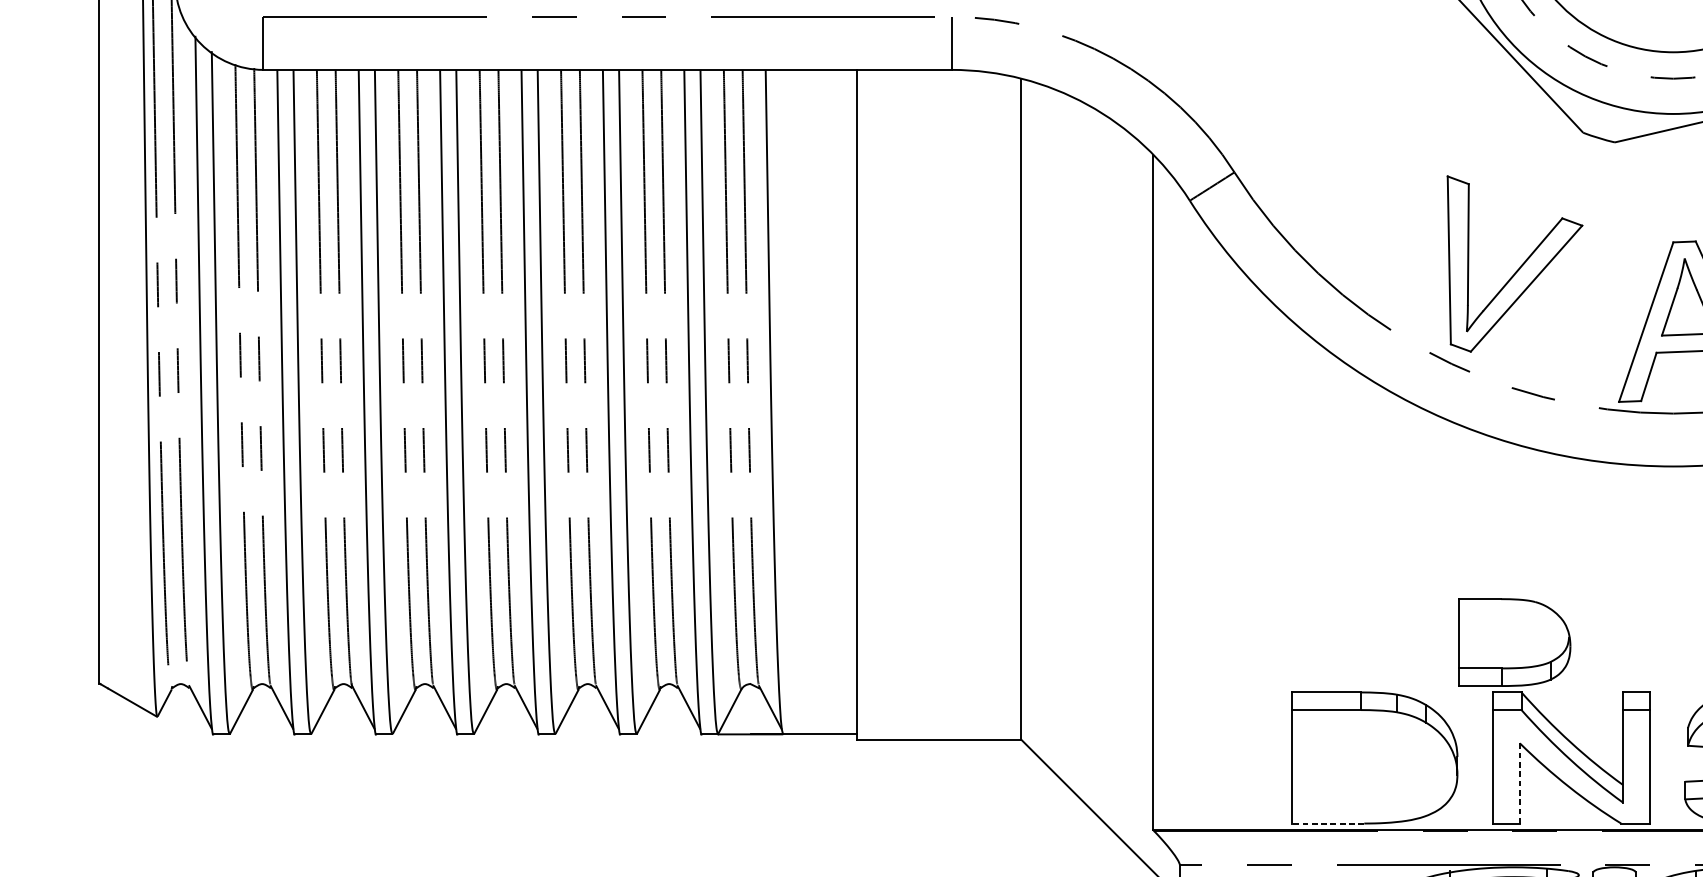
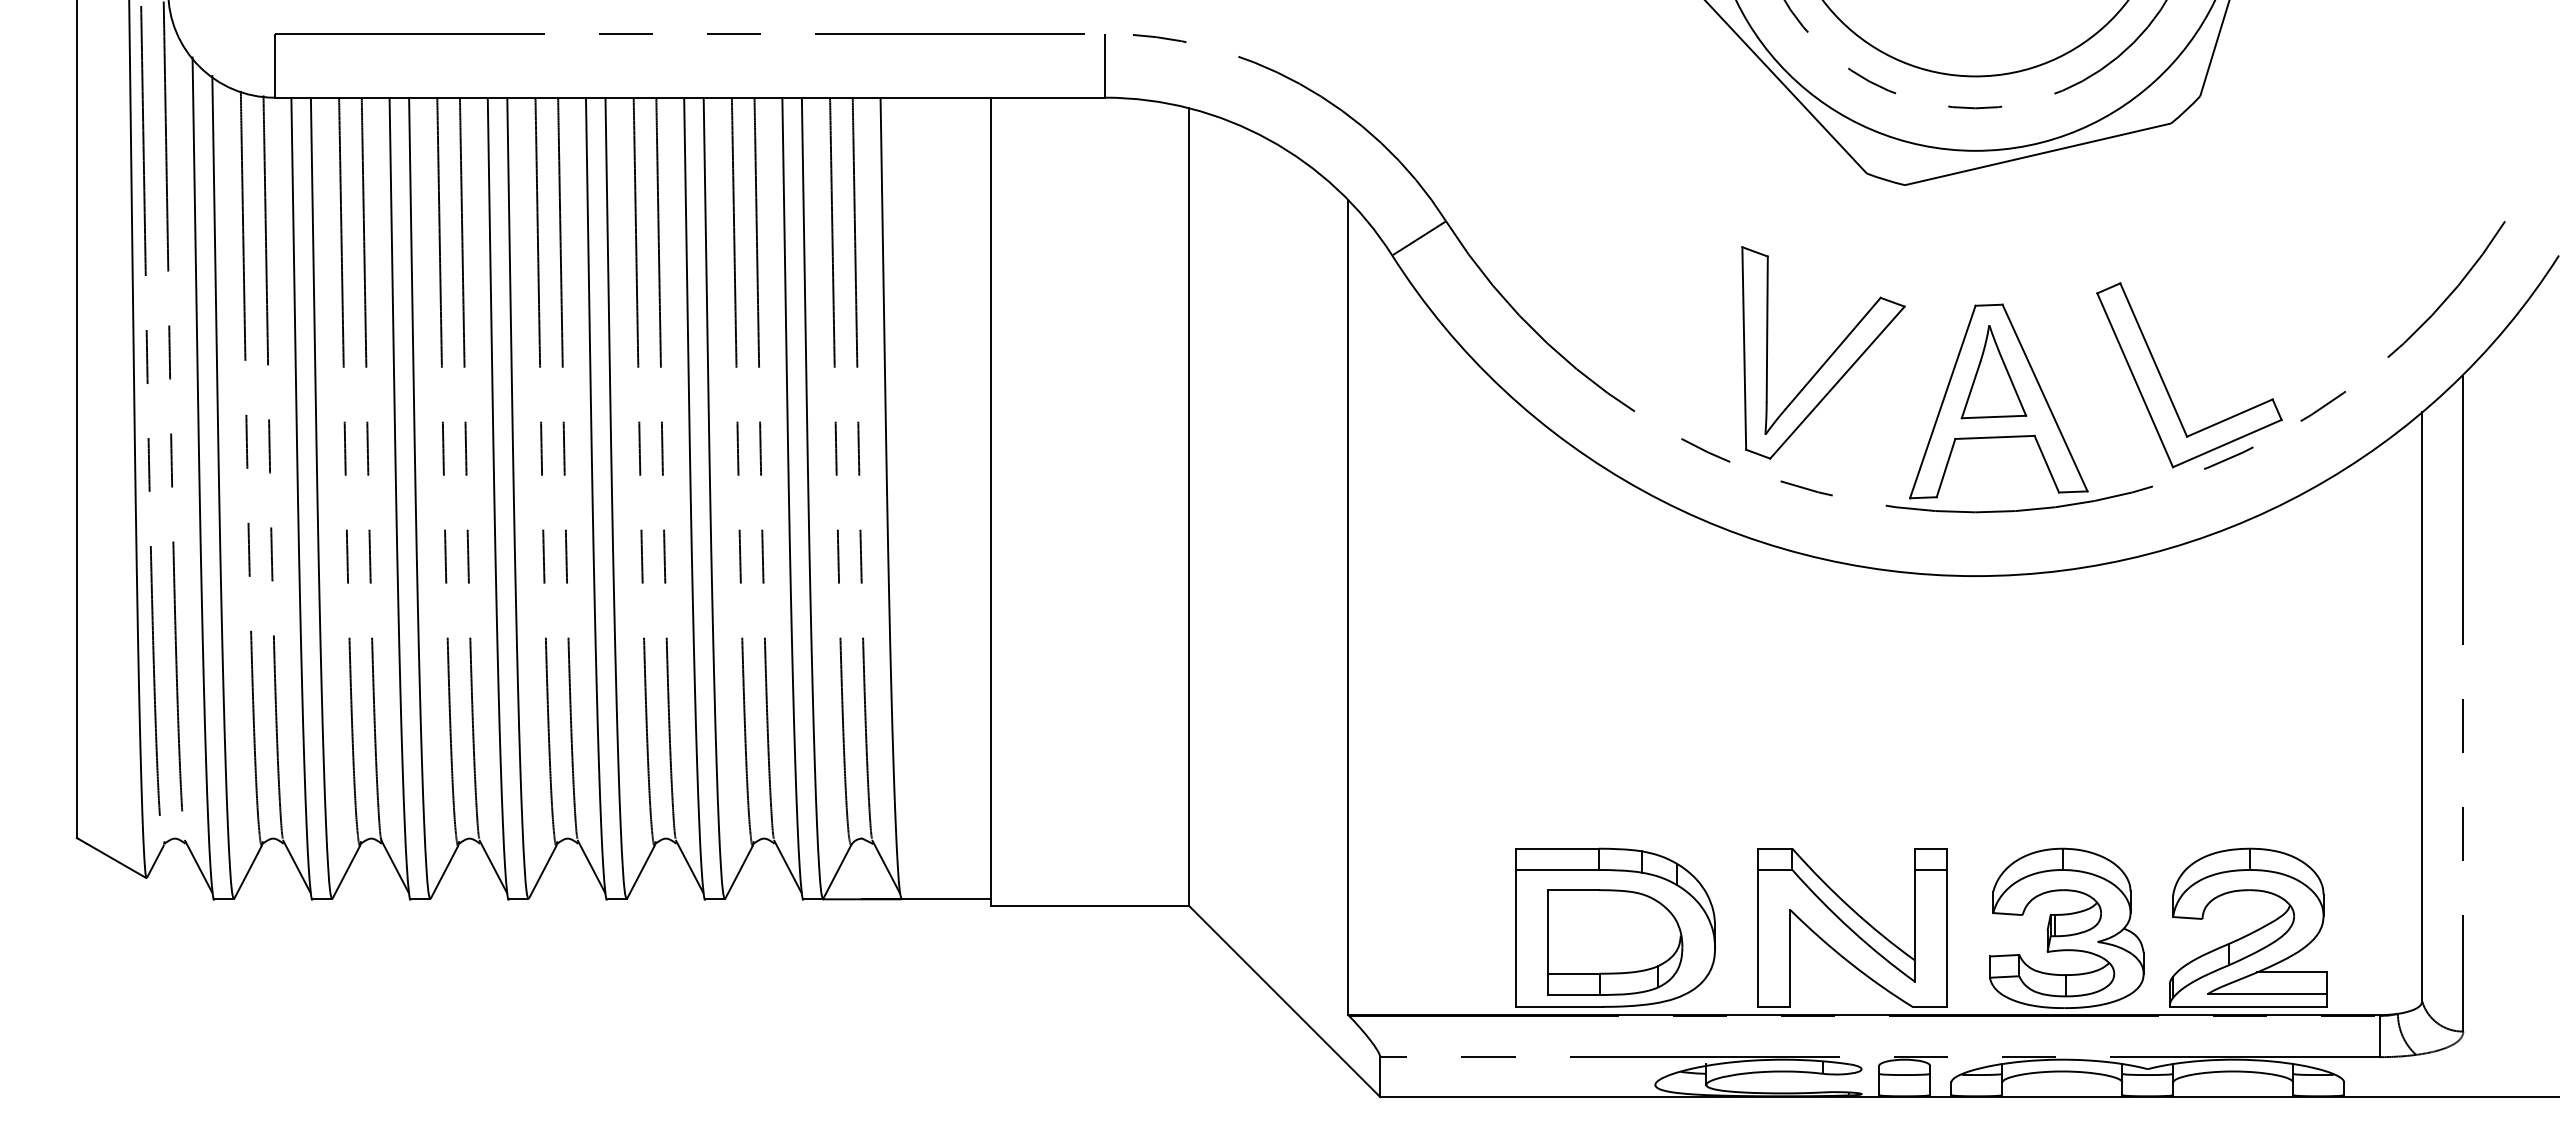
part: (1519, 267) -> (1828, 357), moved
part: (1514, 642) -> (1615, 942), moved
line: (1519, 783) -> (1790, 958), dashed -> solid
line: (1328, 823) -> (1559, 1006), dashed -> solid

